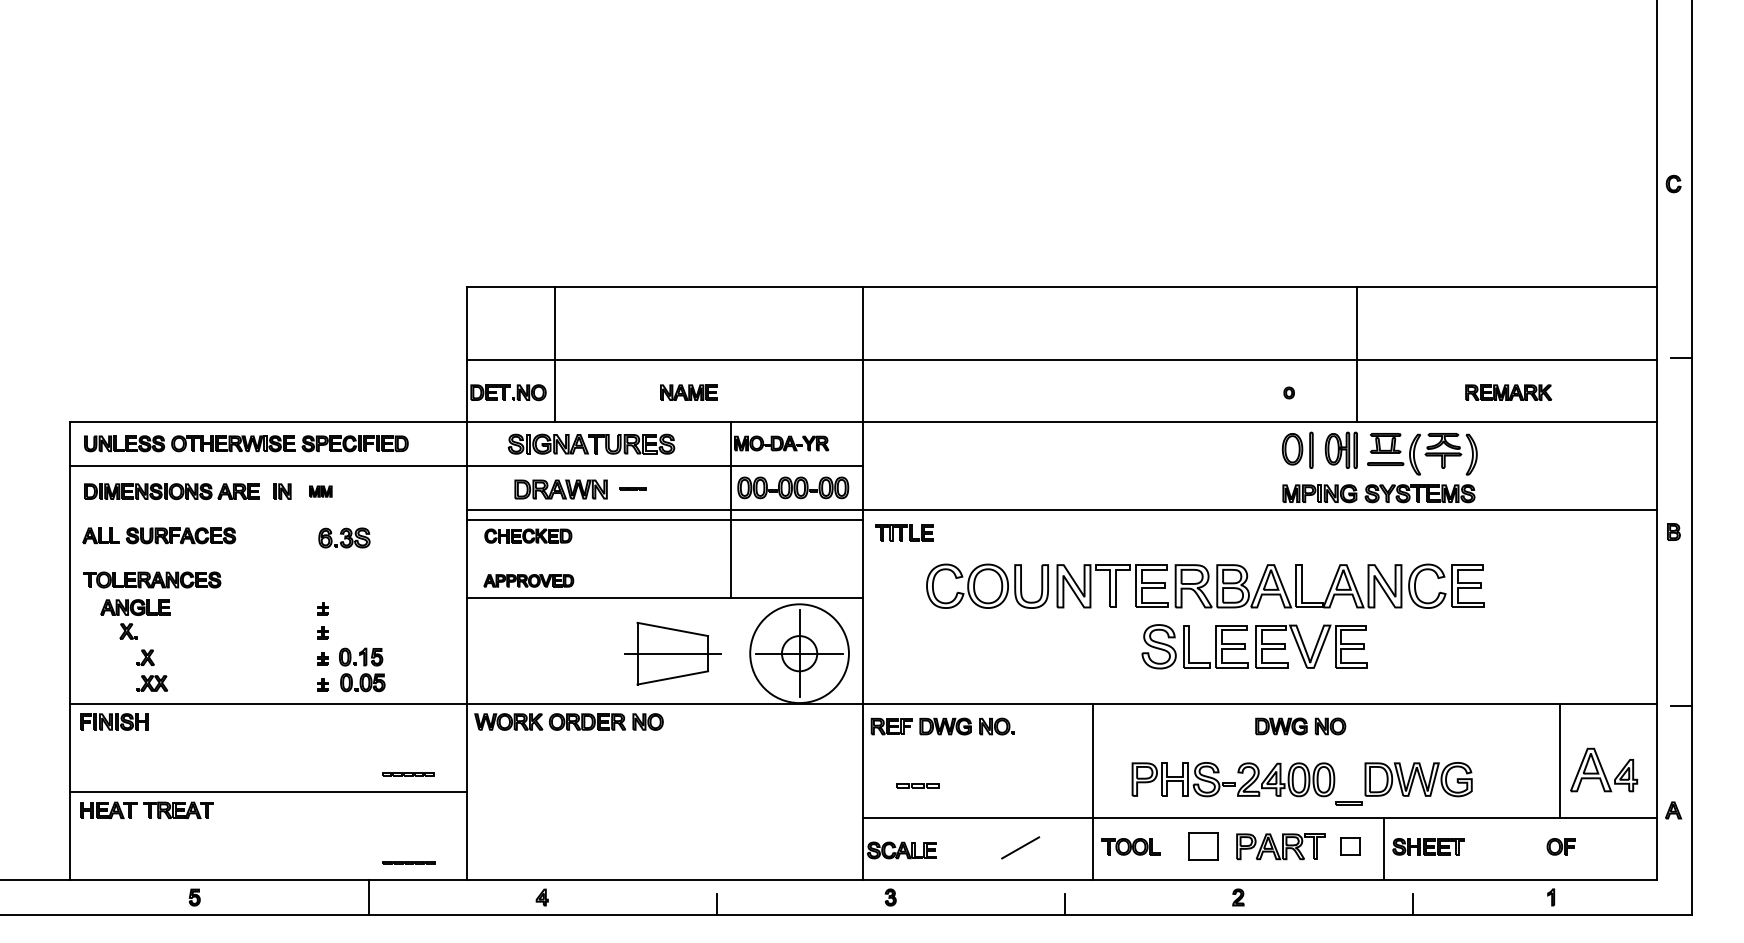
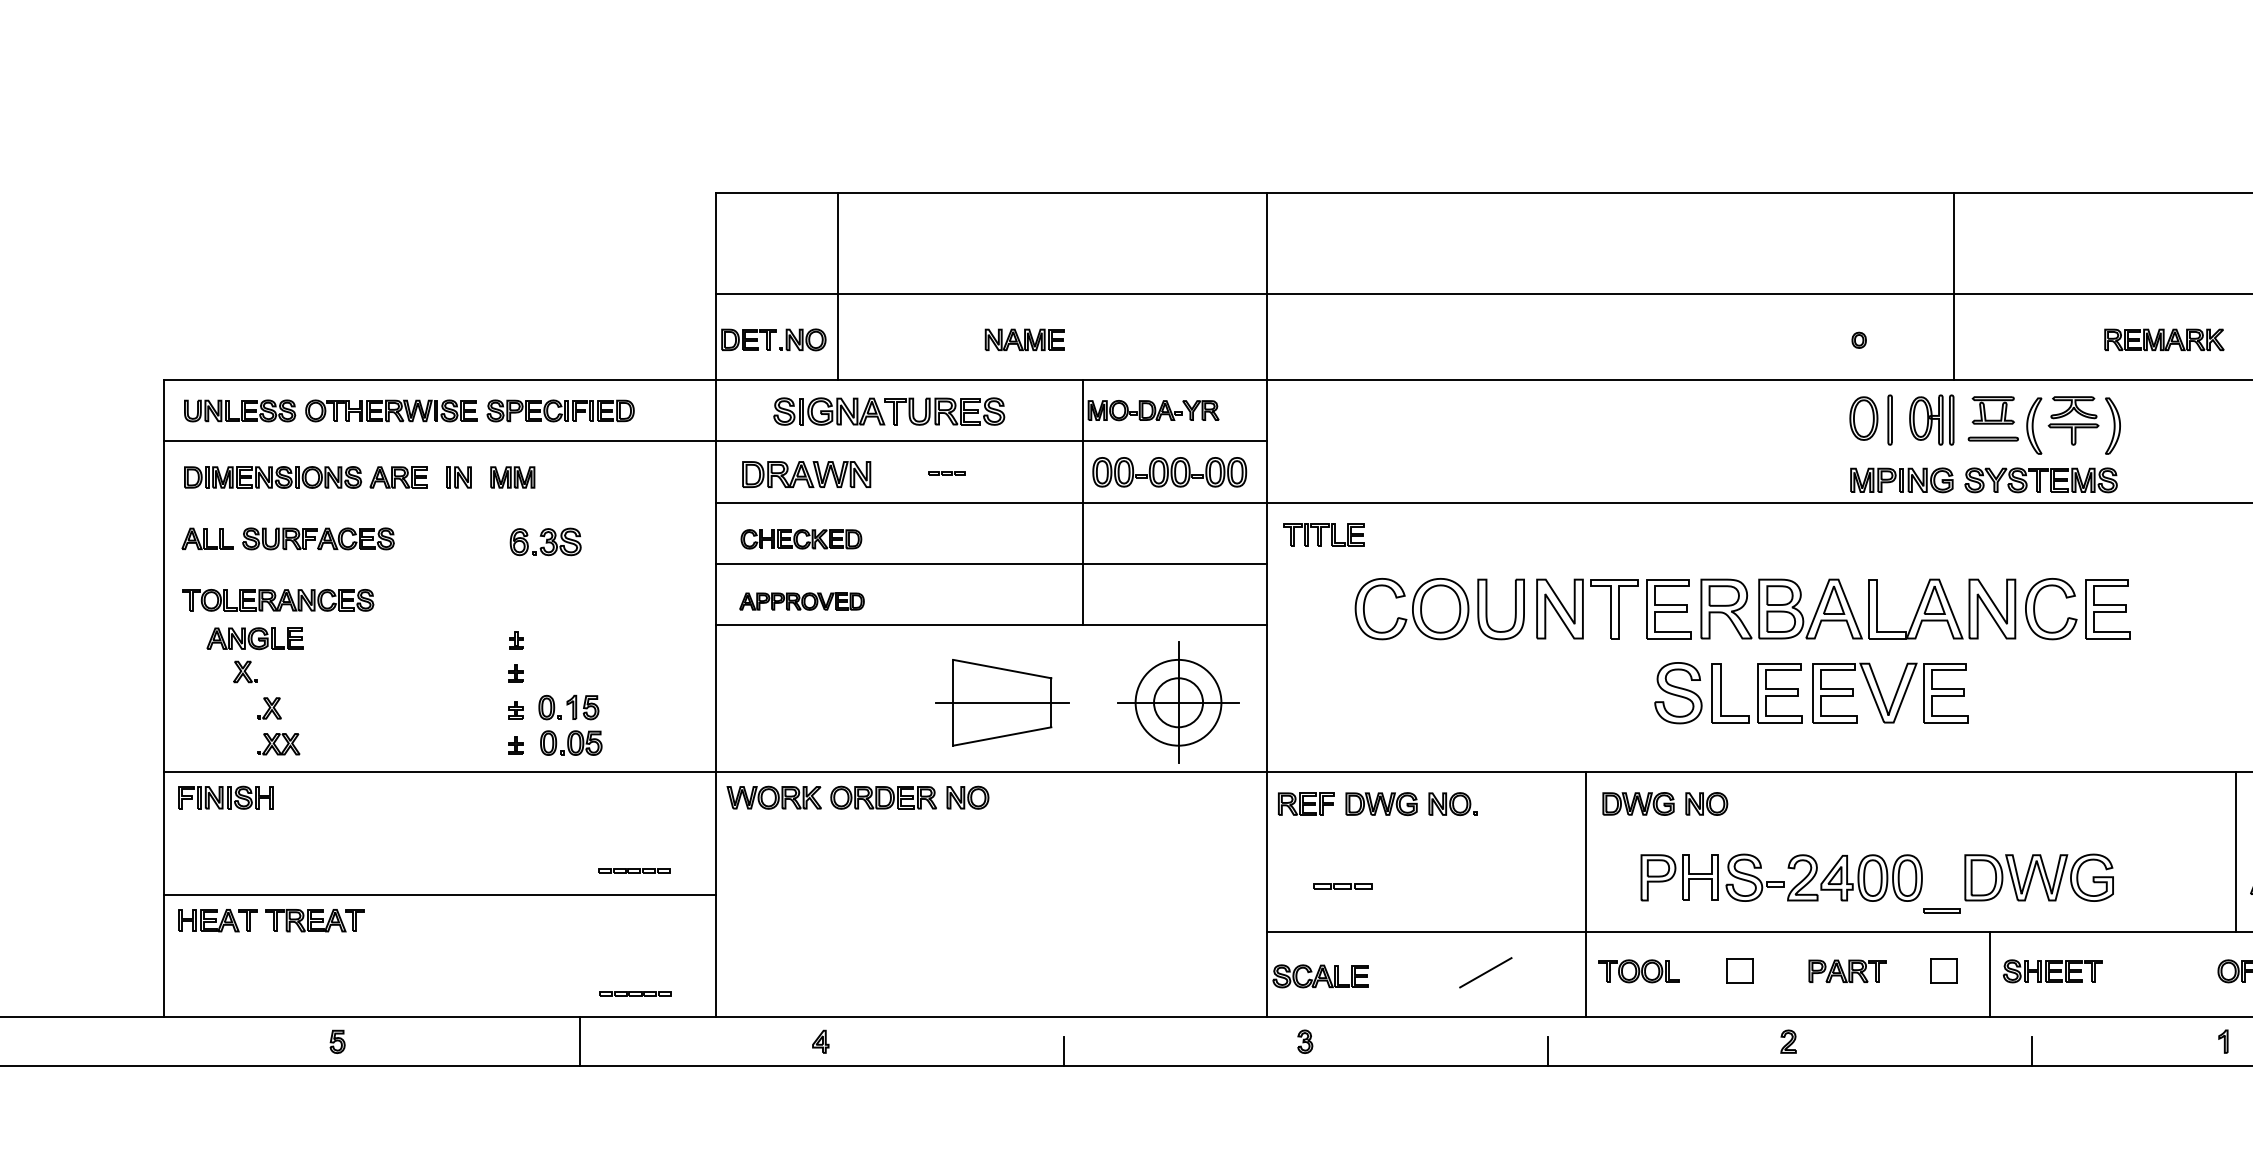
part: (560, 489) -> (805, 474), moved
part: (320, 491) -> (512, 477), size x1.43
line: (664, 519) -> (990, 563), moved
circle: (799, 653) -> (1178, 702), size x0.62
part: (1300, 726) -> (1665, 804), moved
part: (1203, 846) -> (1740, 970), size x0.62
part: (1280, 846) -> (1847, 970), size x0.62

